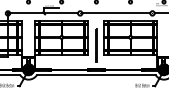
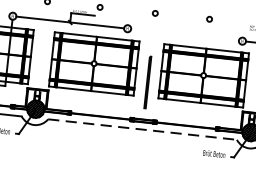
line: (116, 13) -> (185, 35), removed
line: (96, 75) -> (142, 130), solid -> dashed

